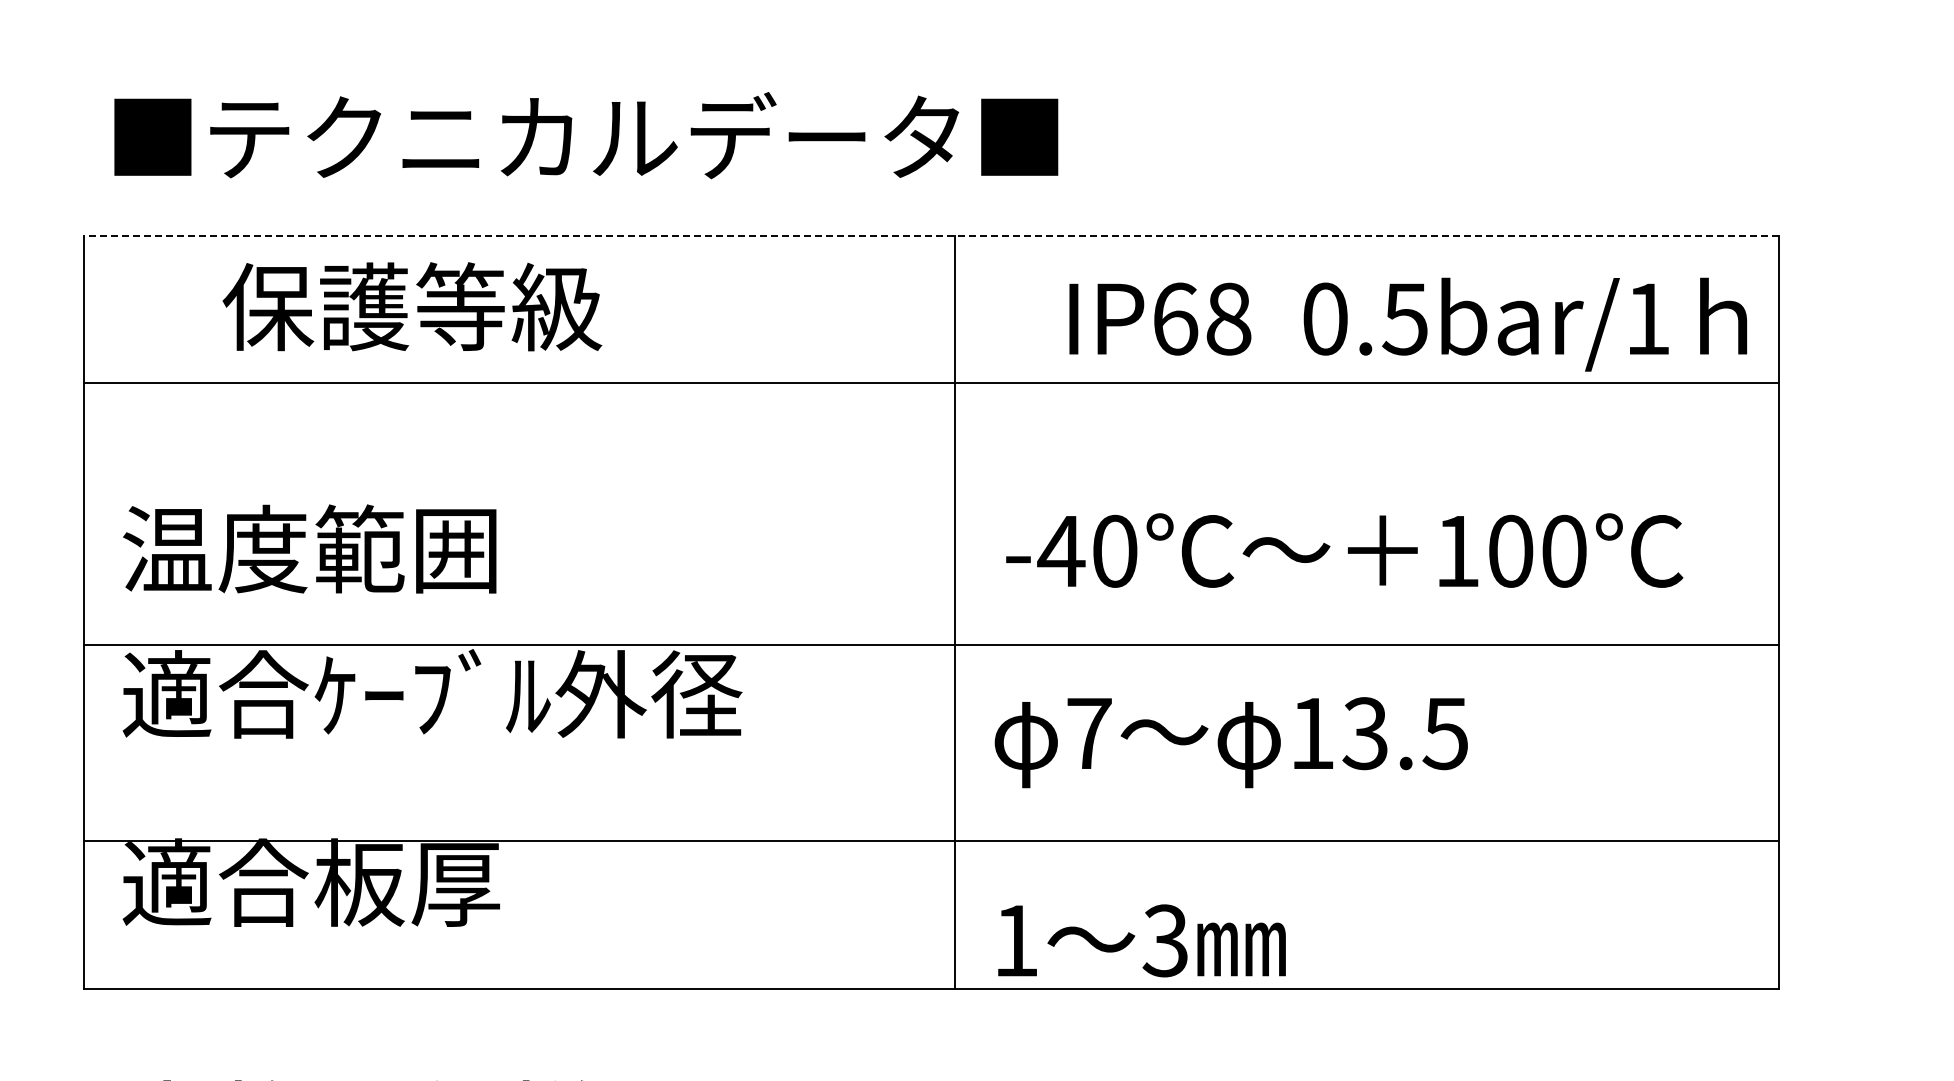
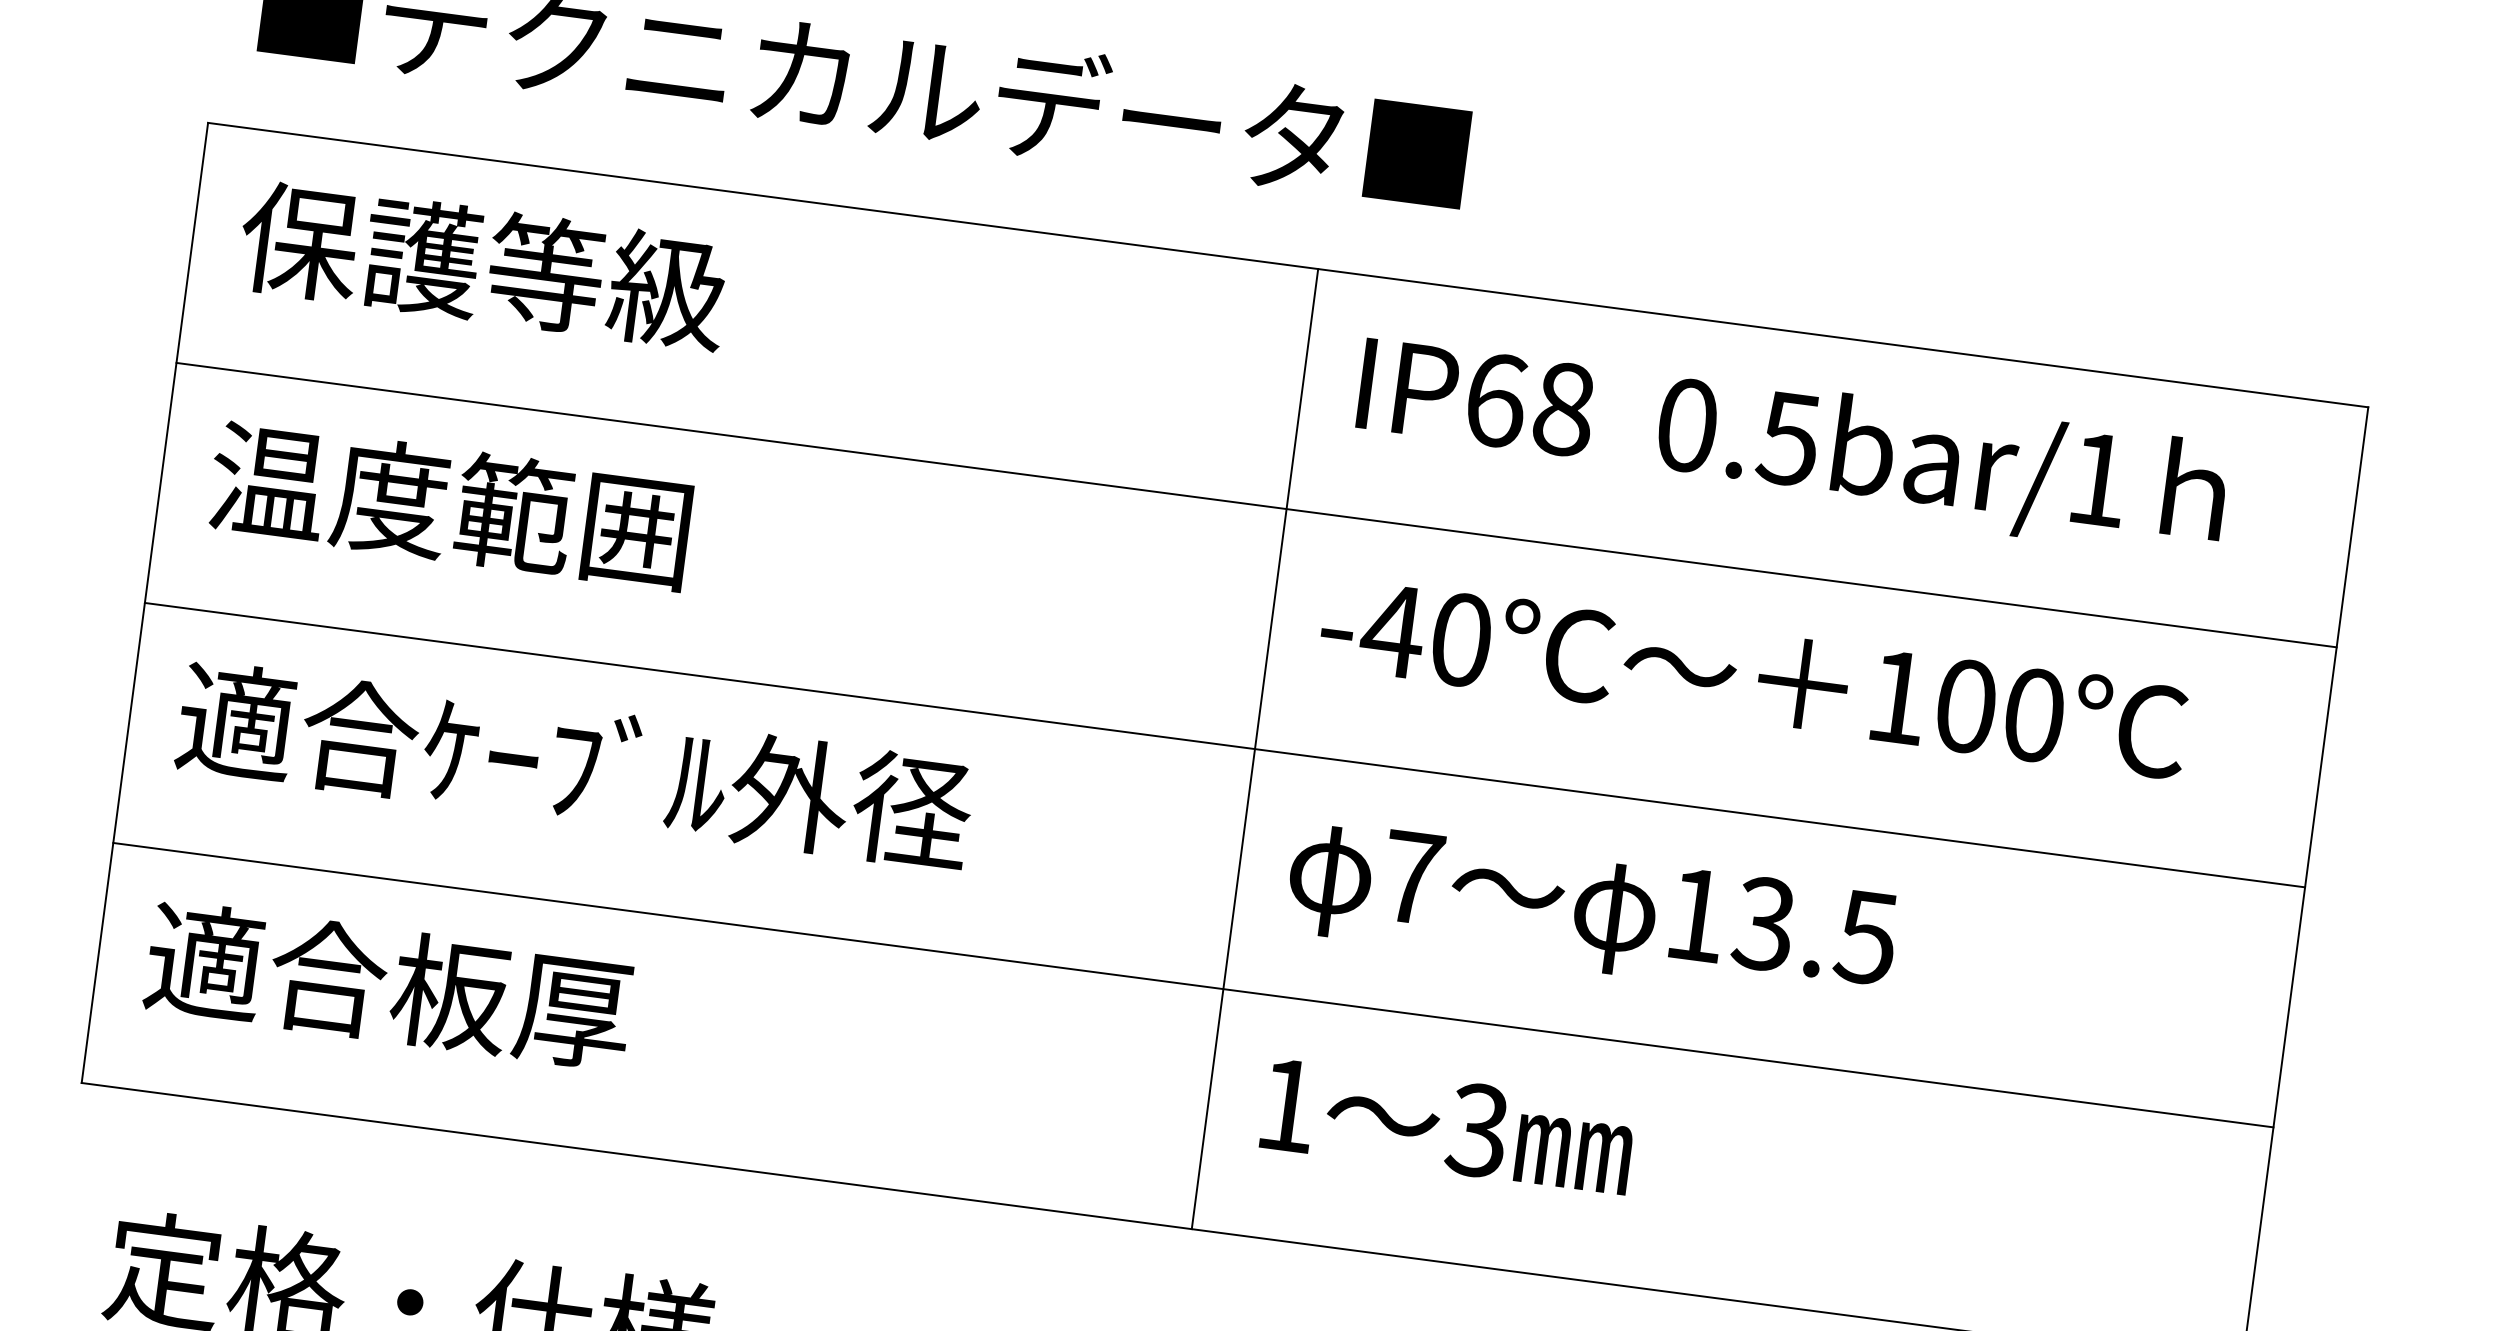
line: (930, 235) -> (1287, 264), dashed -> solid
text: (412, 306) -> (484, 265), moved
text: (1408, 324) -> (1792, 446), moved
line: (931, 383) -> (1256, 505), moved
text: (309, 548) -> (449, 504), moved
text: (1344, 550) -> (1754, 677), moved
line: (931, 645) -> (1225, 745), moved
text: (1230, 742) -> (1590, 912), moved
line: (931, 840) -> (1193, 984), moved
text: (1141, 940) -> (1447, 1125), moved

